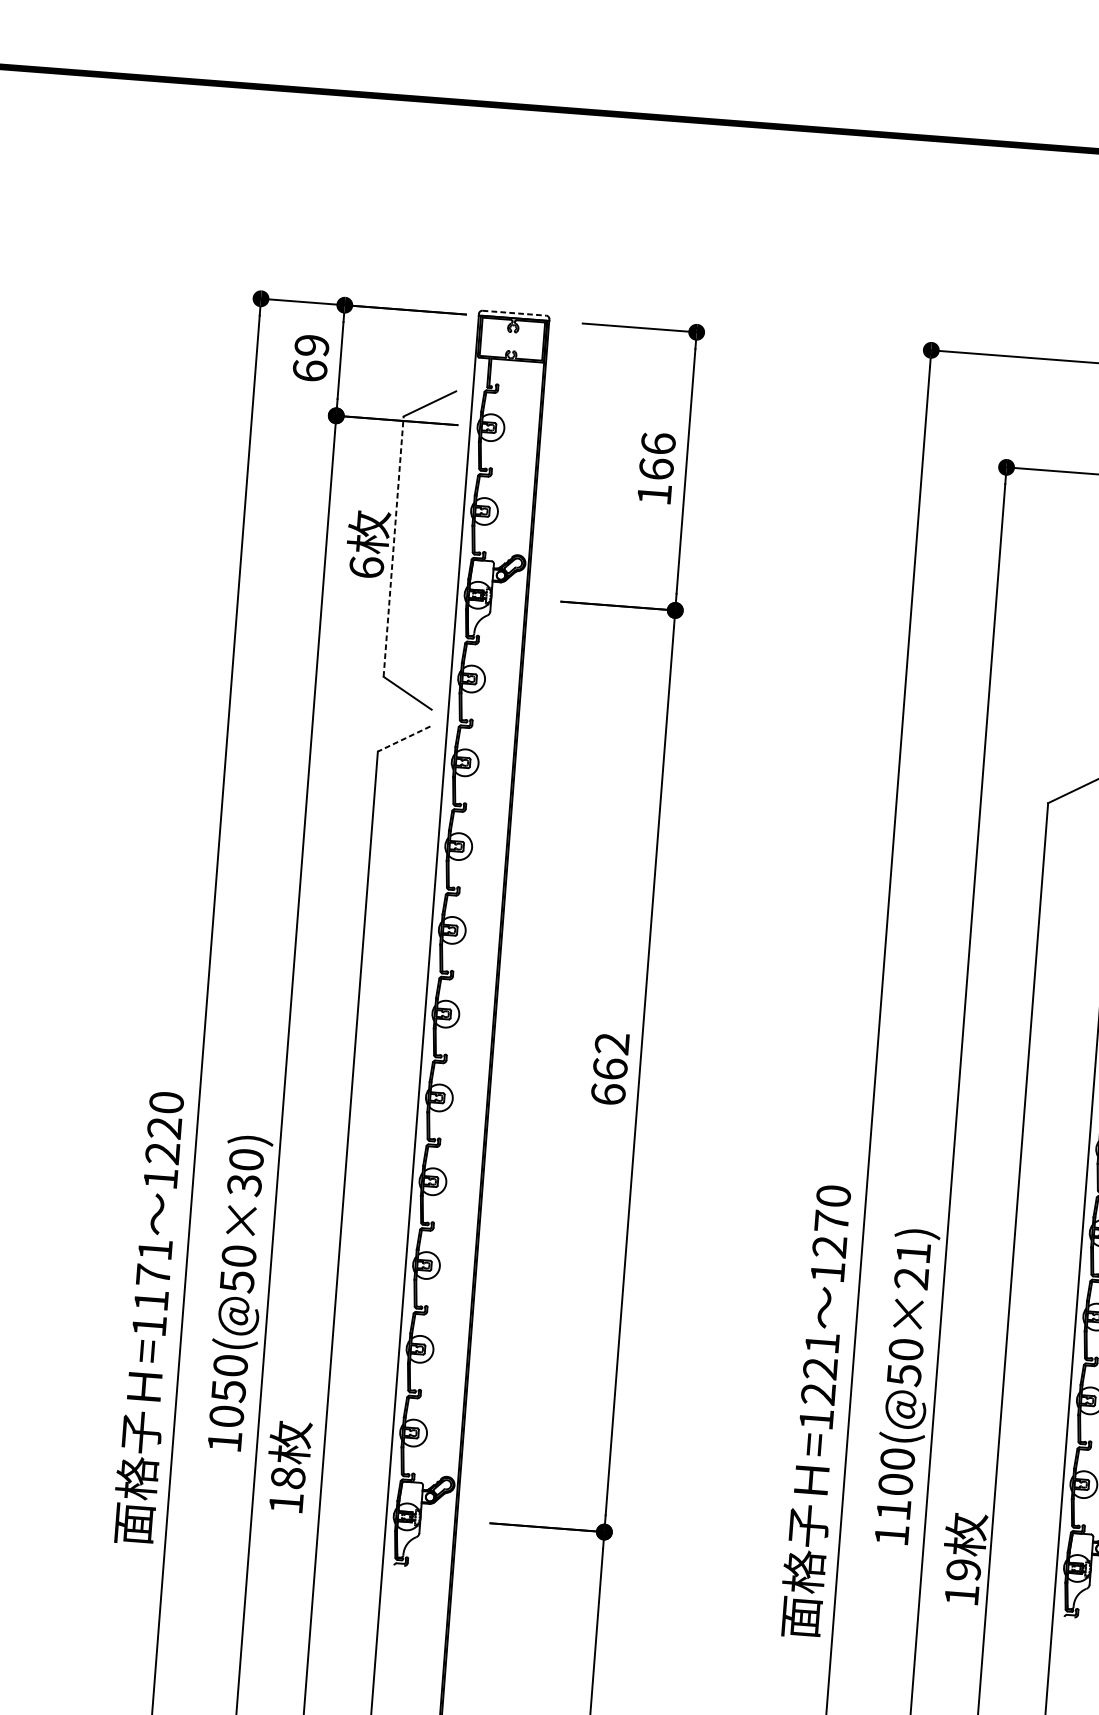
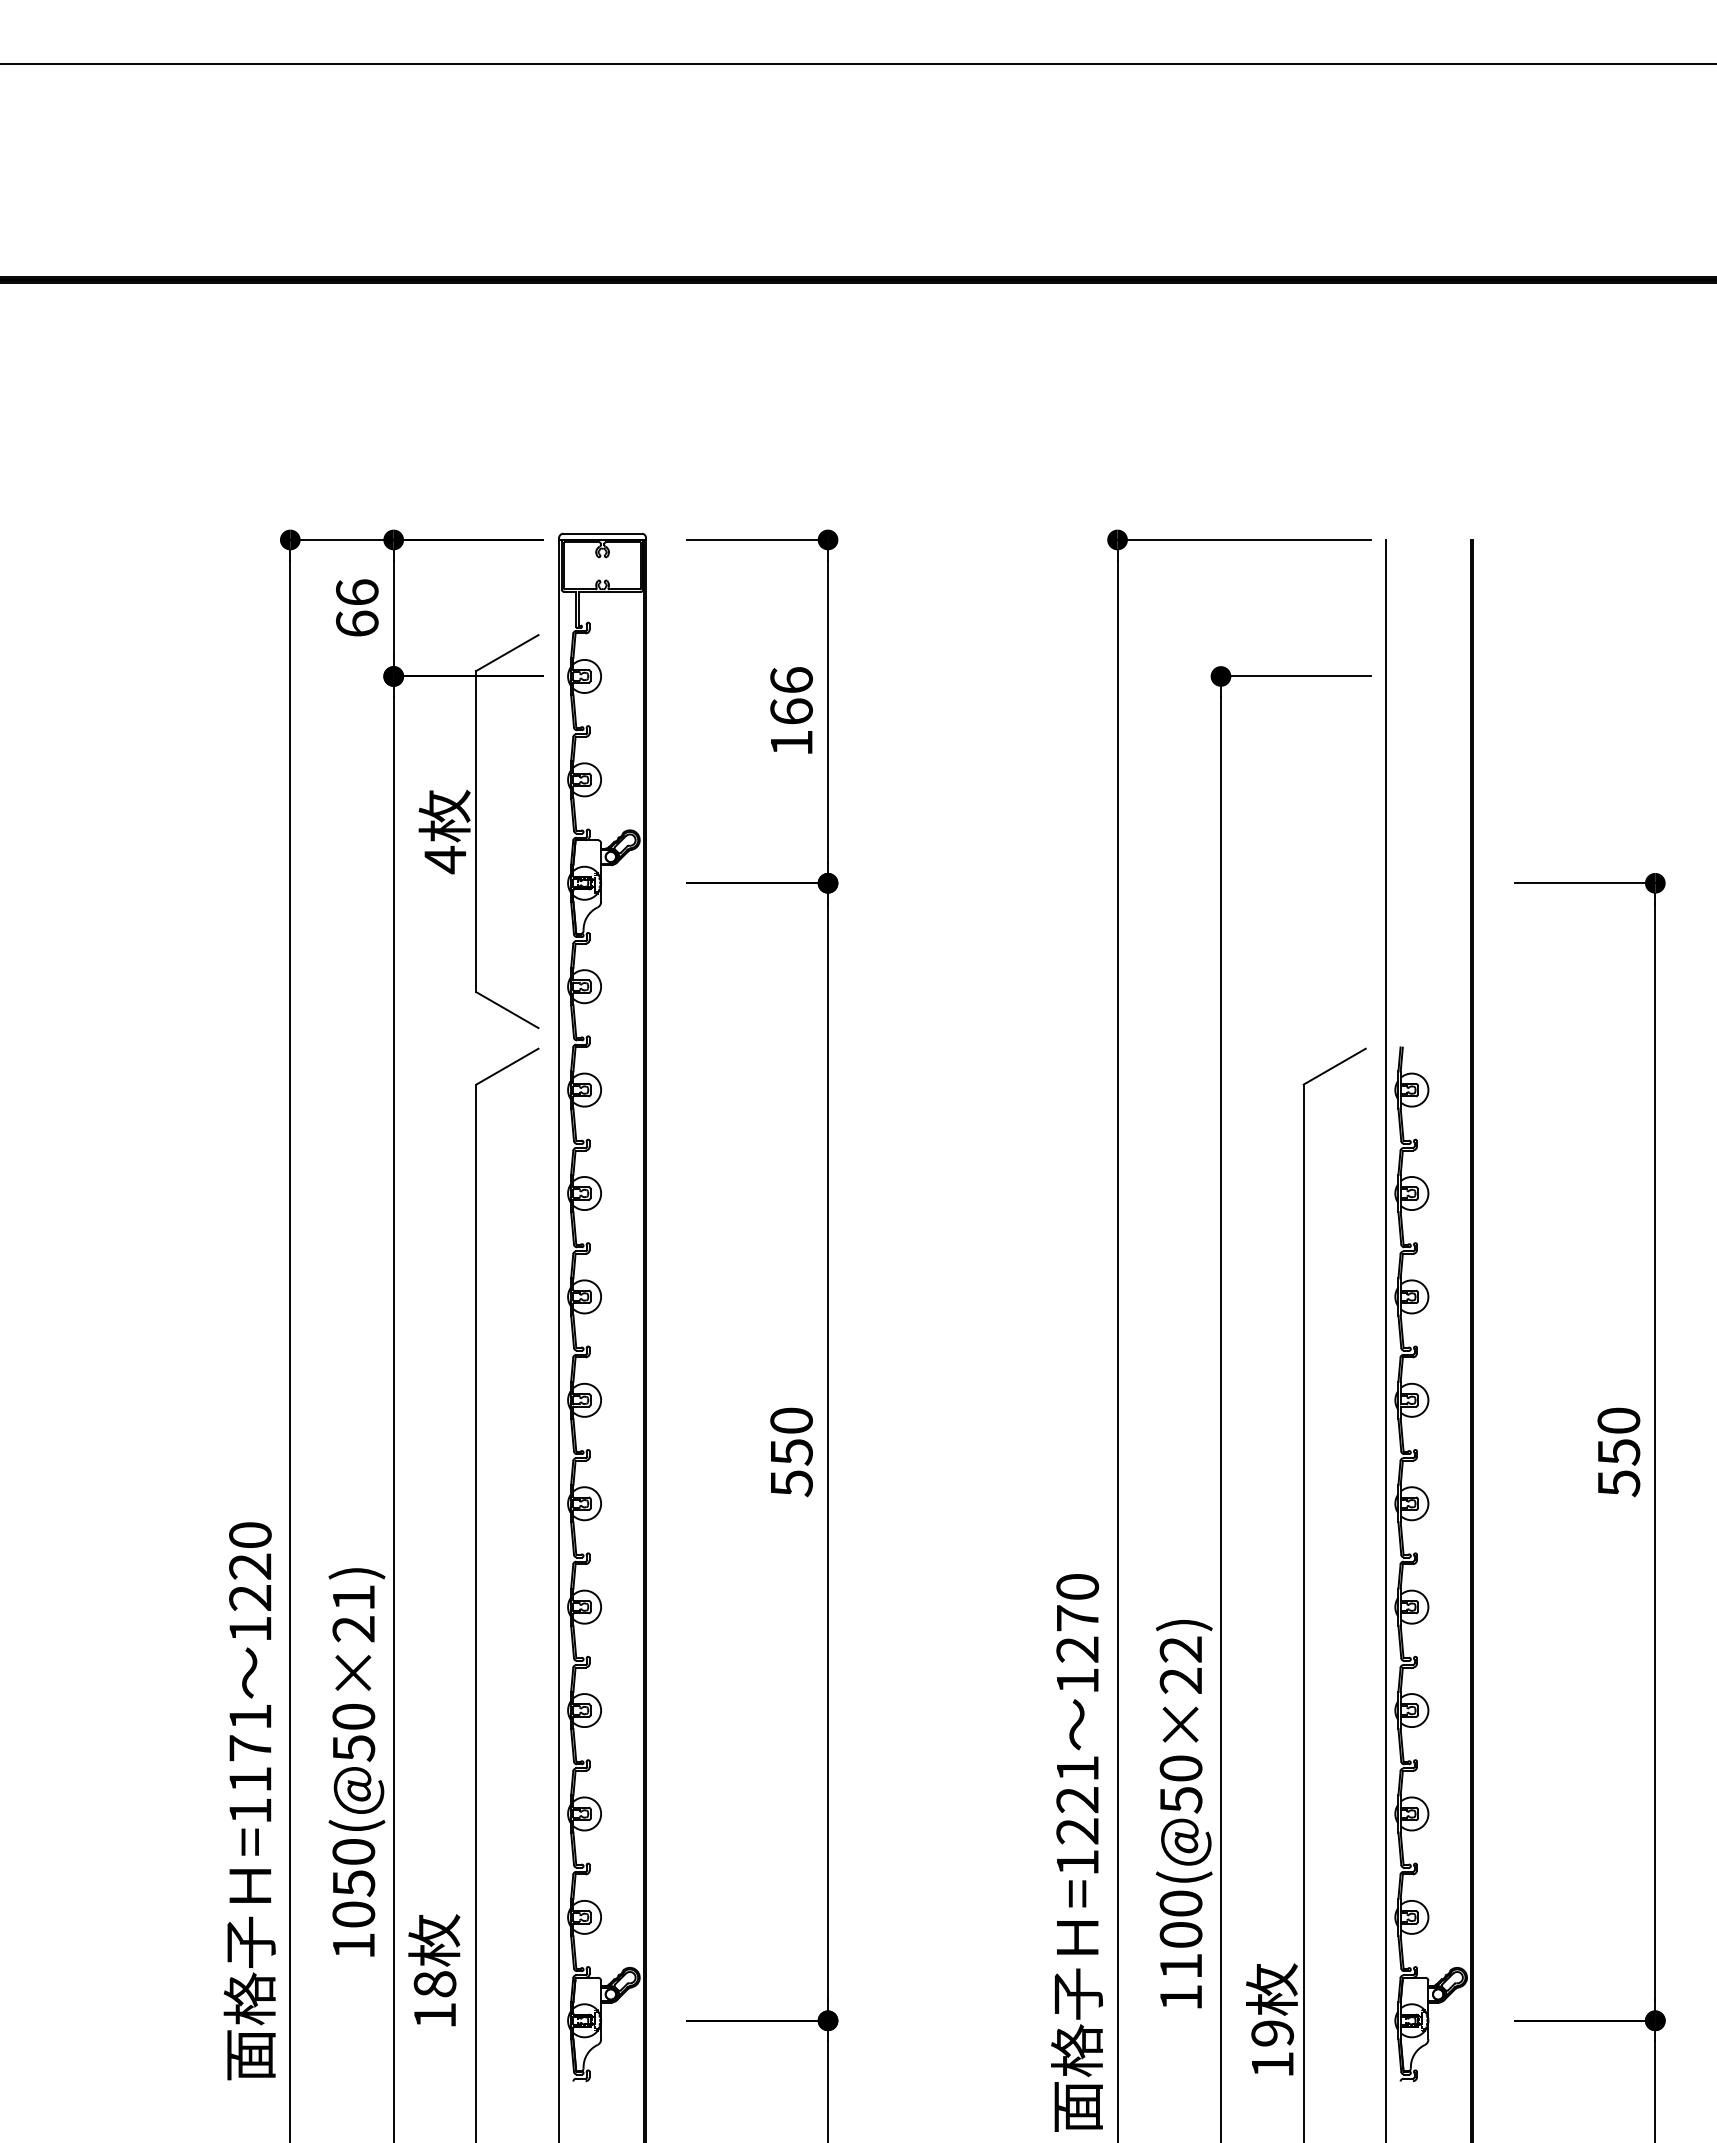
line: (515, 313) -> (603, 533), dashed -> solid
text: (312, 345) -> (357, 592), 69 -> 66
line: (393, 546) -> (476, 831), dashed -> solid
text: (366, 567) -> (445, 859), 6 -> 4
line: (404, 738) -> (507, 1066), dashed -> solid
text: (610, 1069) -> (791, 1452), 662 -> 550
text: (245, 1172) -> (353, 1613), 1050(@50×30) -> 1050(@50×21)
text: (913, 1253) -> (1180, 1649), 1100(@50×21) -> 1100(@50×22)

